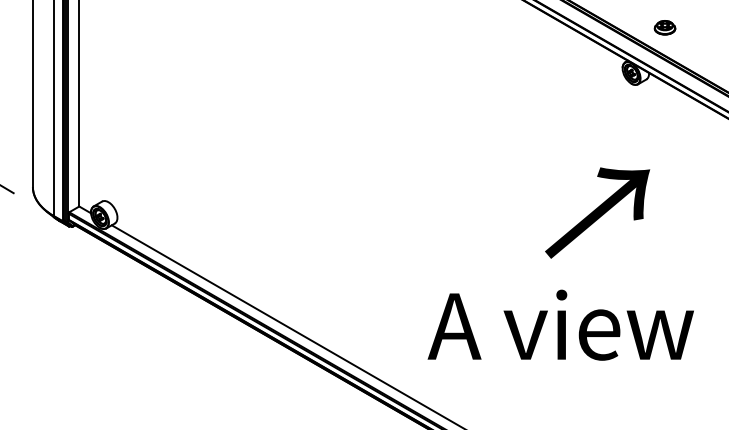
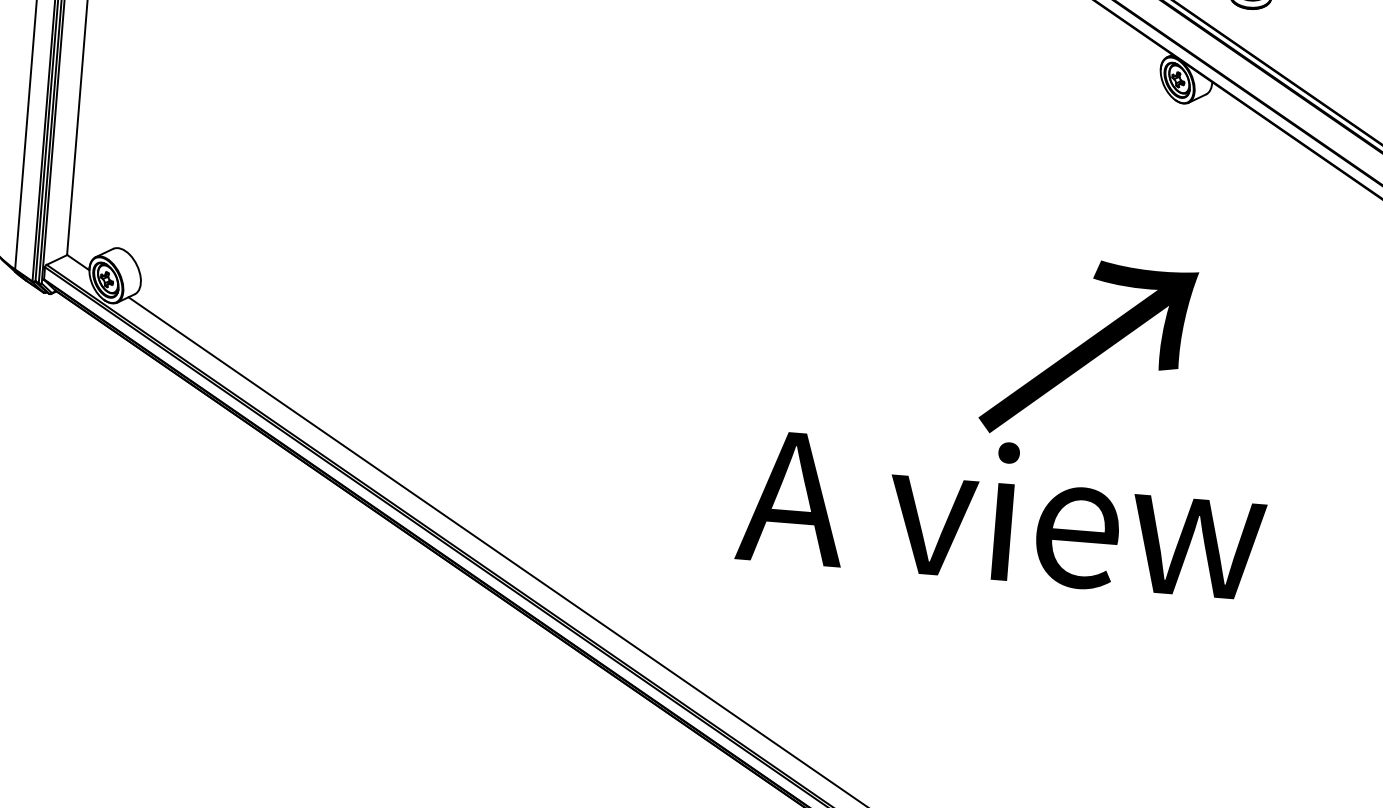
text: (560, 324) -> (1001, 510), moved

